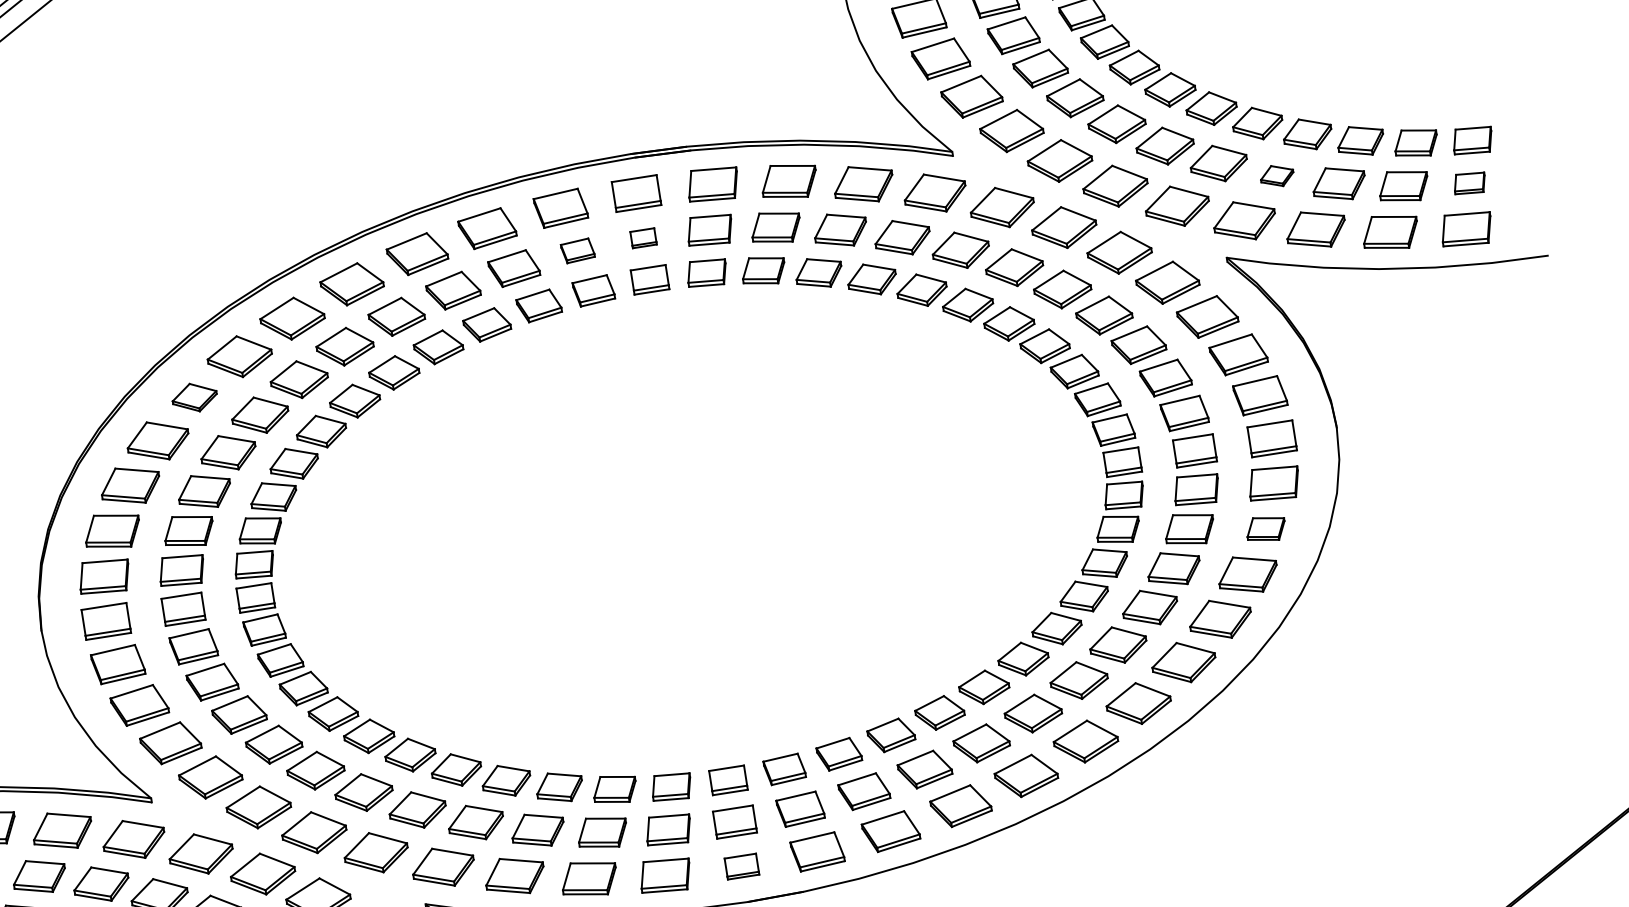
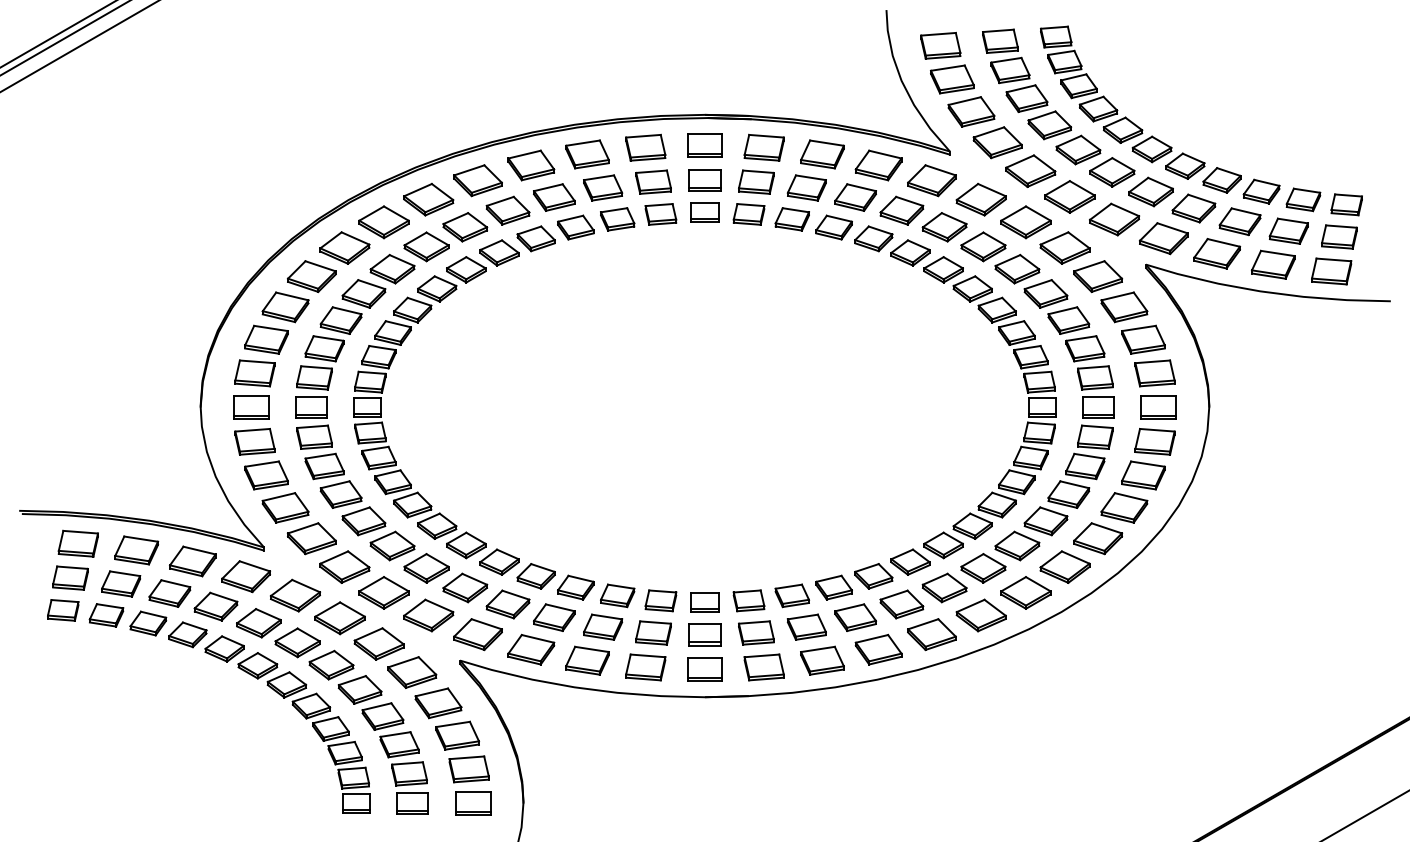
part: (1276, 176) -> (1193, 208), size x1.67
part: (1469, 182) -> (1339, 236), size x1.43
part: (642, 238) -> (704, 180), size x1.67
part: (577, 250) -> (653, 181), size x1.43
part: (194, 396) -> (344, 247), size x1.43
part: (1266, 529) -> (1143, 475), size x1.43
part: (741, 866) -> (704, 669), size x1.43

